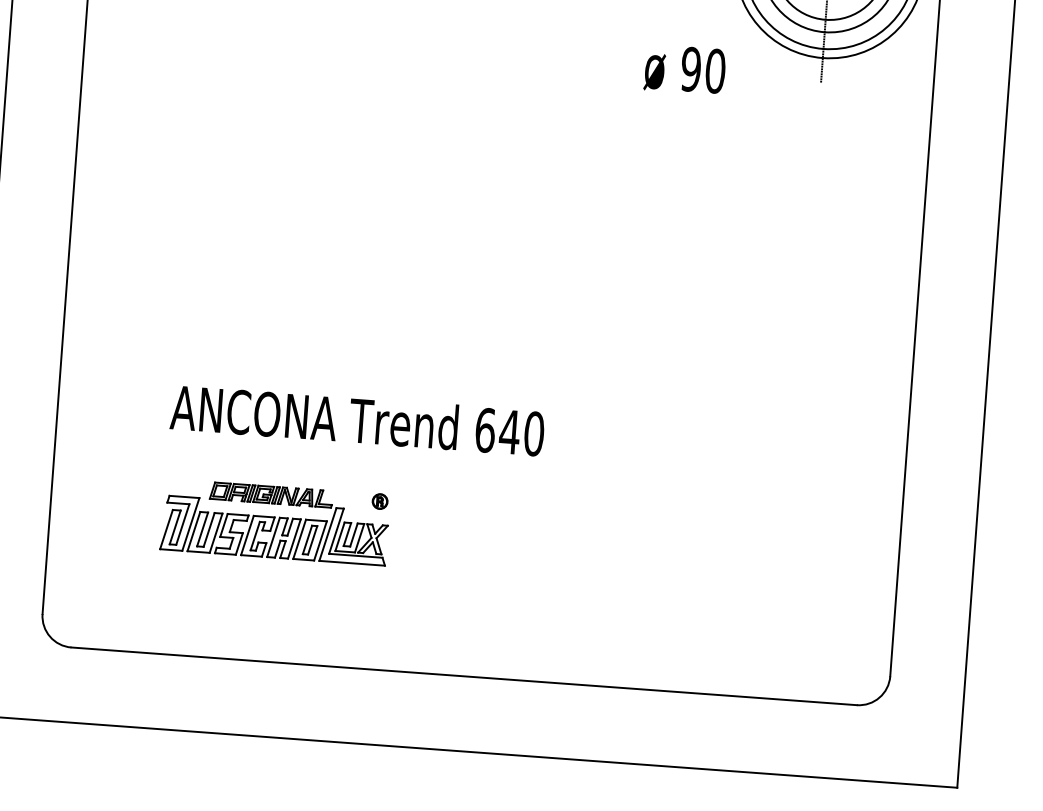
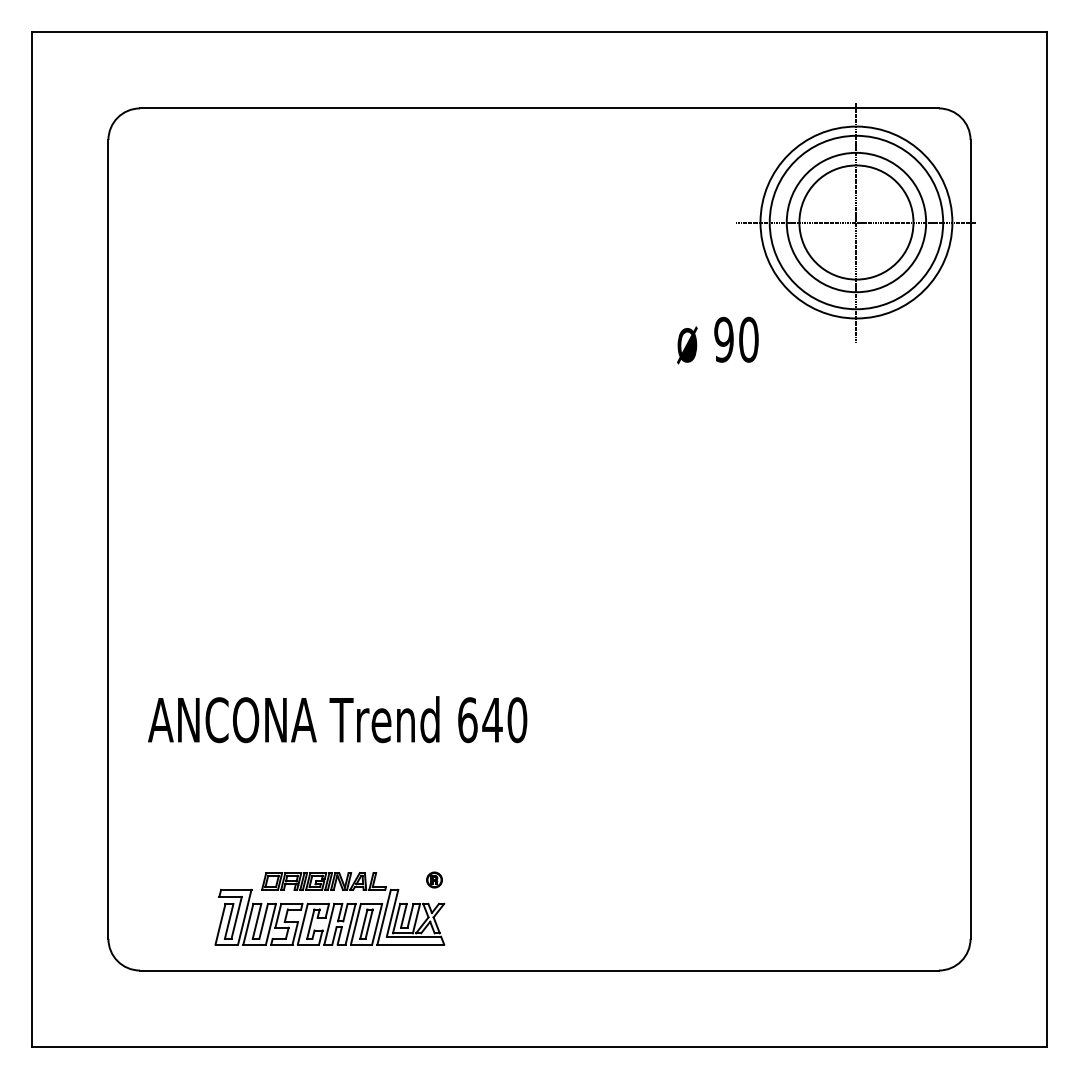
text: (357, 420) -> (337, 719), moved
part: (274, 521) -> (329, 908), moved

